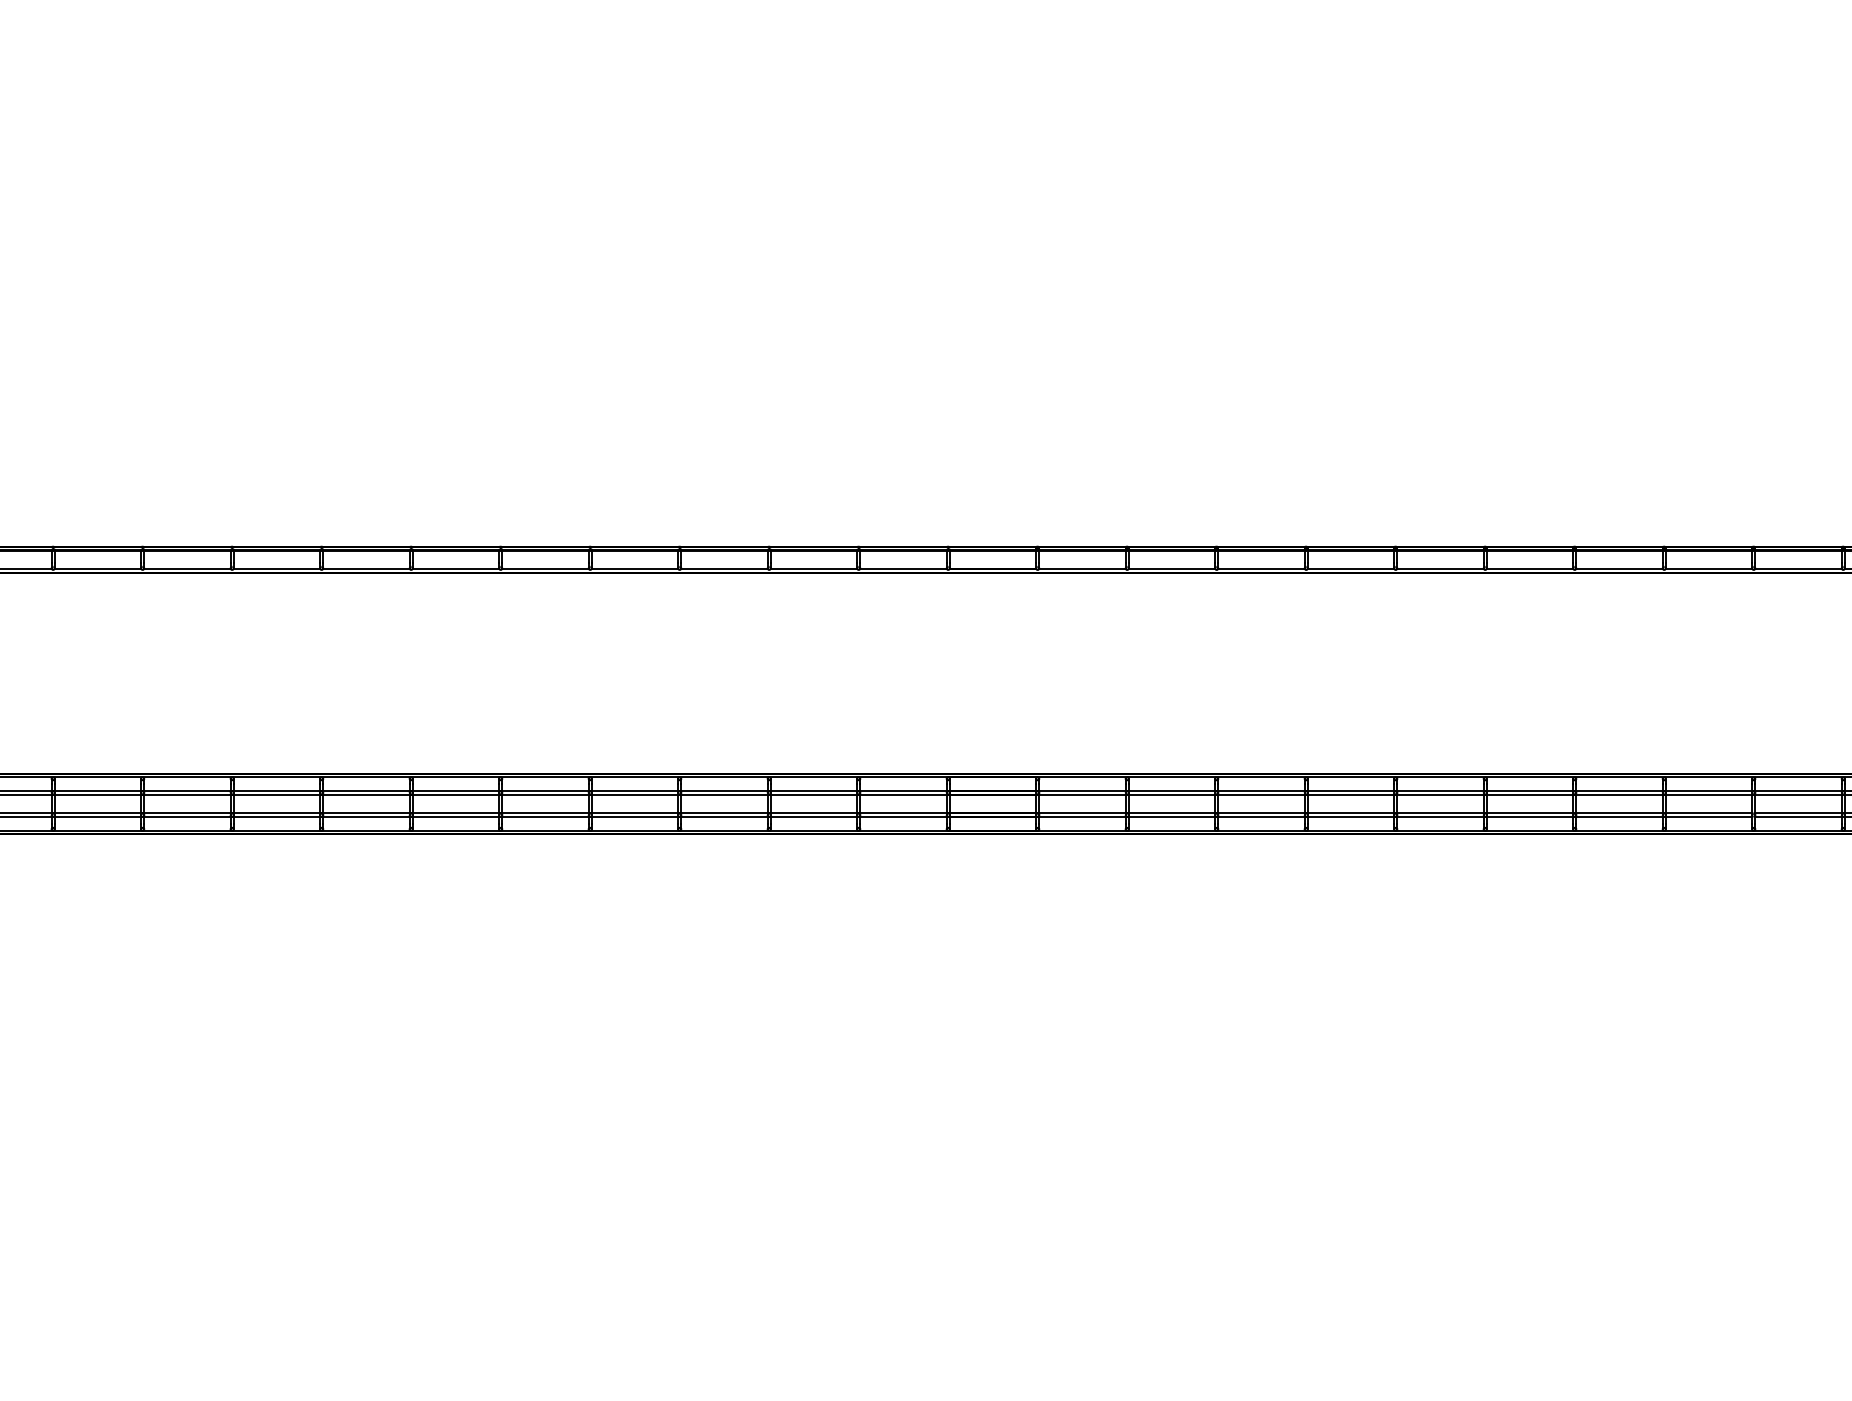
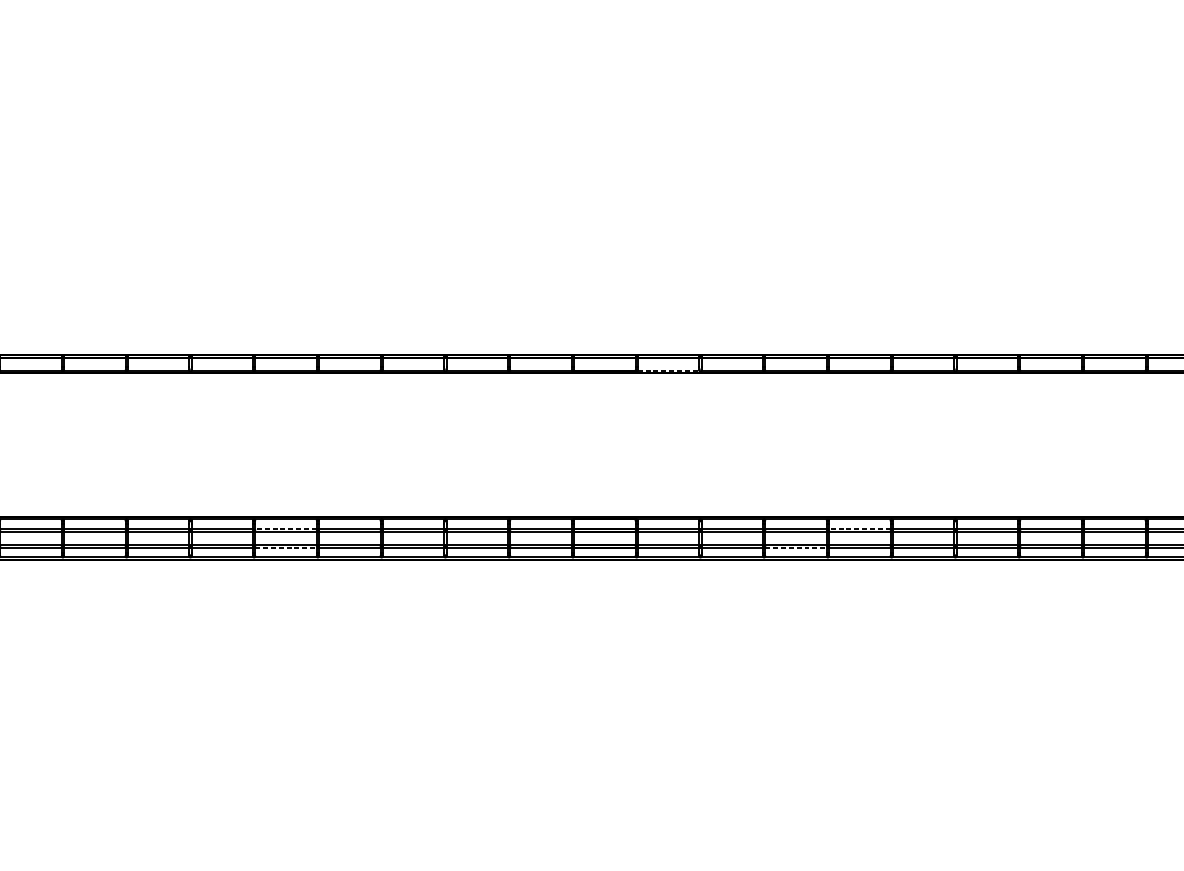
line: (1083, 568) -> (669, 370), solid -> dashed
line: (544, 790) -> (285, 528), solid -> dashed
line: (1350, 790) -> (859, 528), solid -> dashed
line: (545, 817) -> (286, 547), solid -> dashed
line: (1262, 817) -> (796, 547), solid -> dashed

